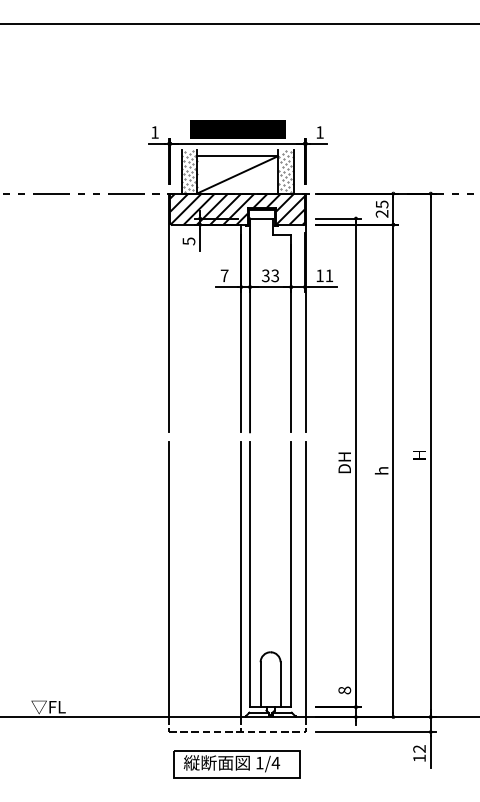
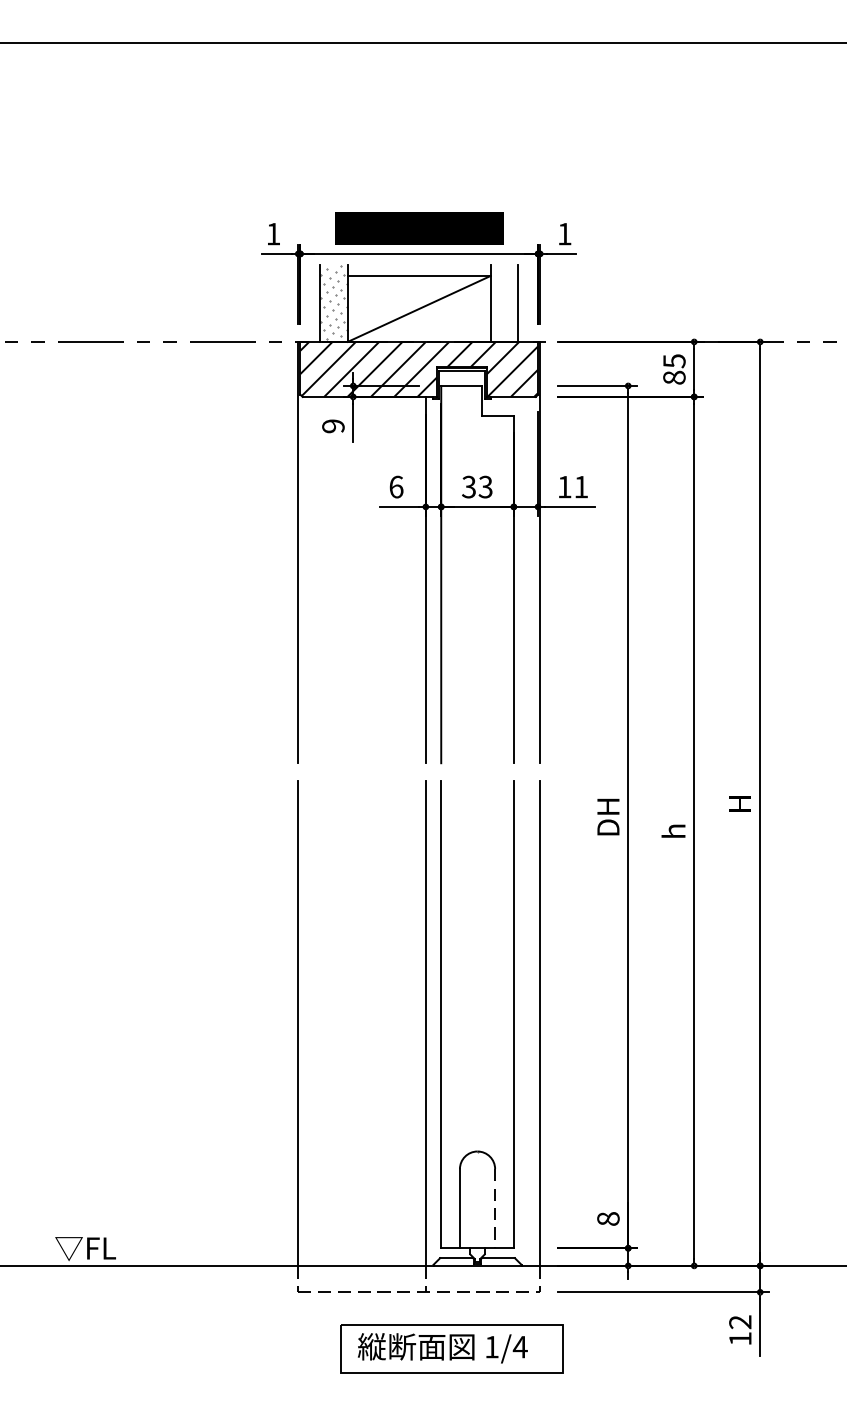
hatch: (285, 171) -> (503, 302), removed
text: (381, 213) -> (673, 377), 25 -> 85
text: (188, 241) -> (332, 426), 5 -> 9
text: (224, 275) -> (396, 486), 7 -> 6
line: (280, 685) -> (494, 1210), solid -> dashed
part: (236, 764) -> (450, 1349), moved

